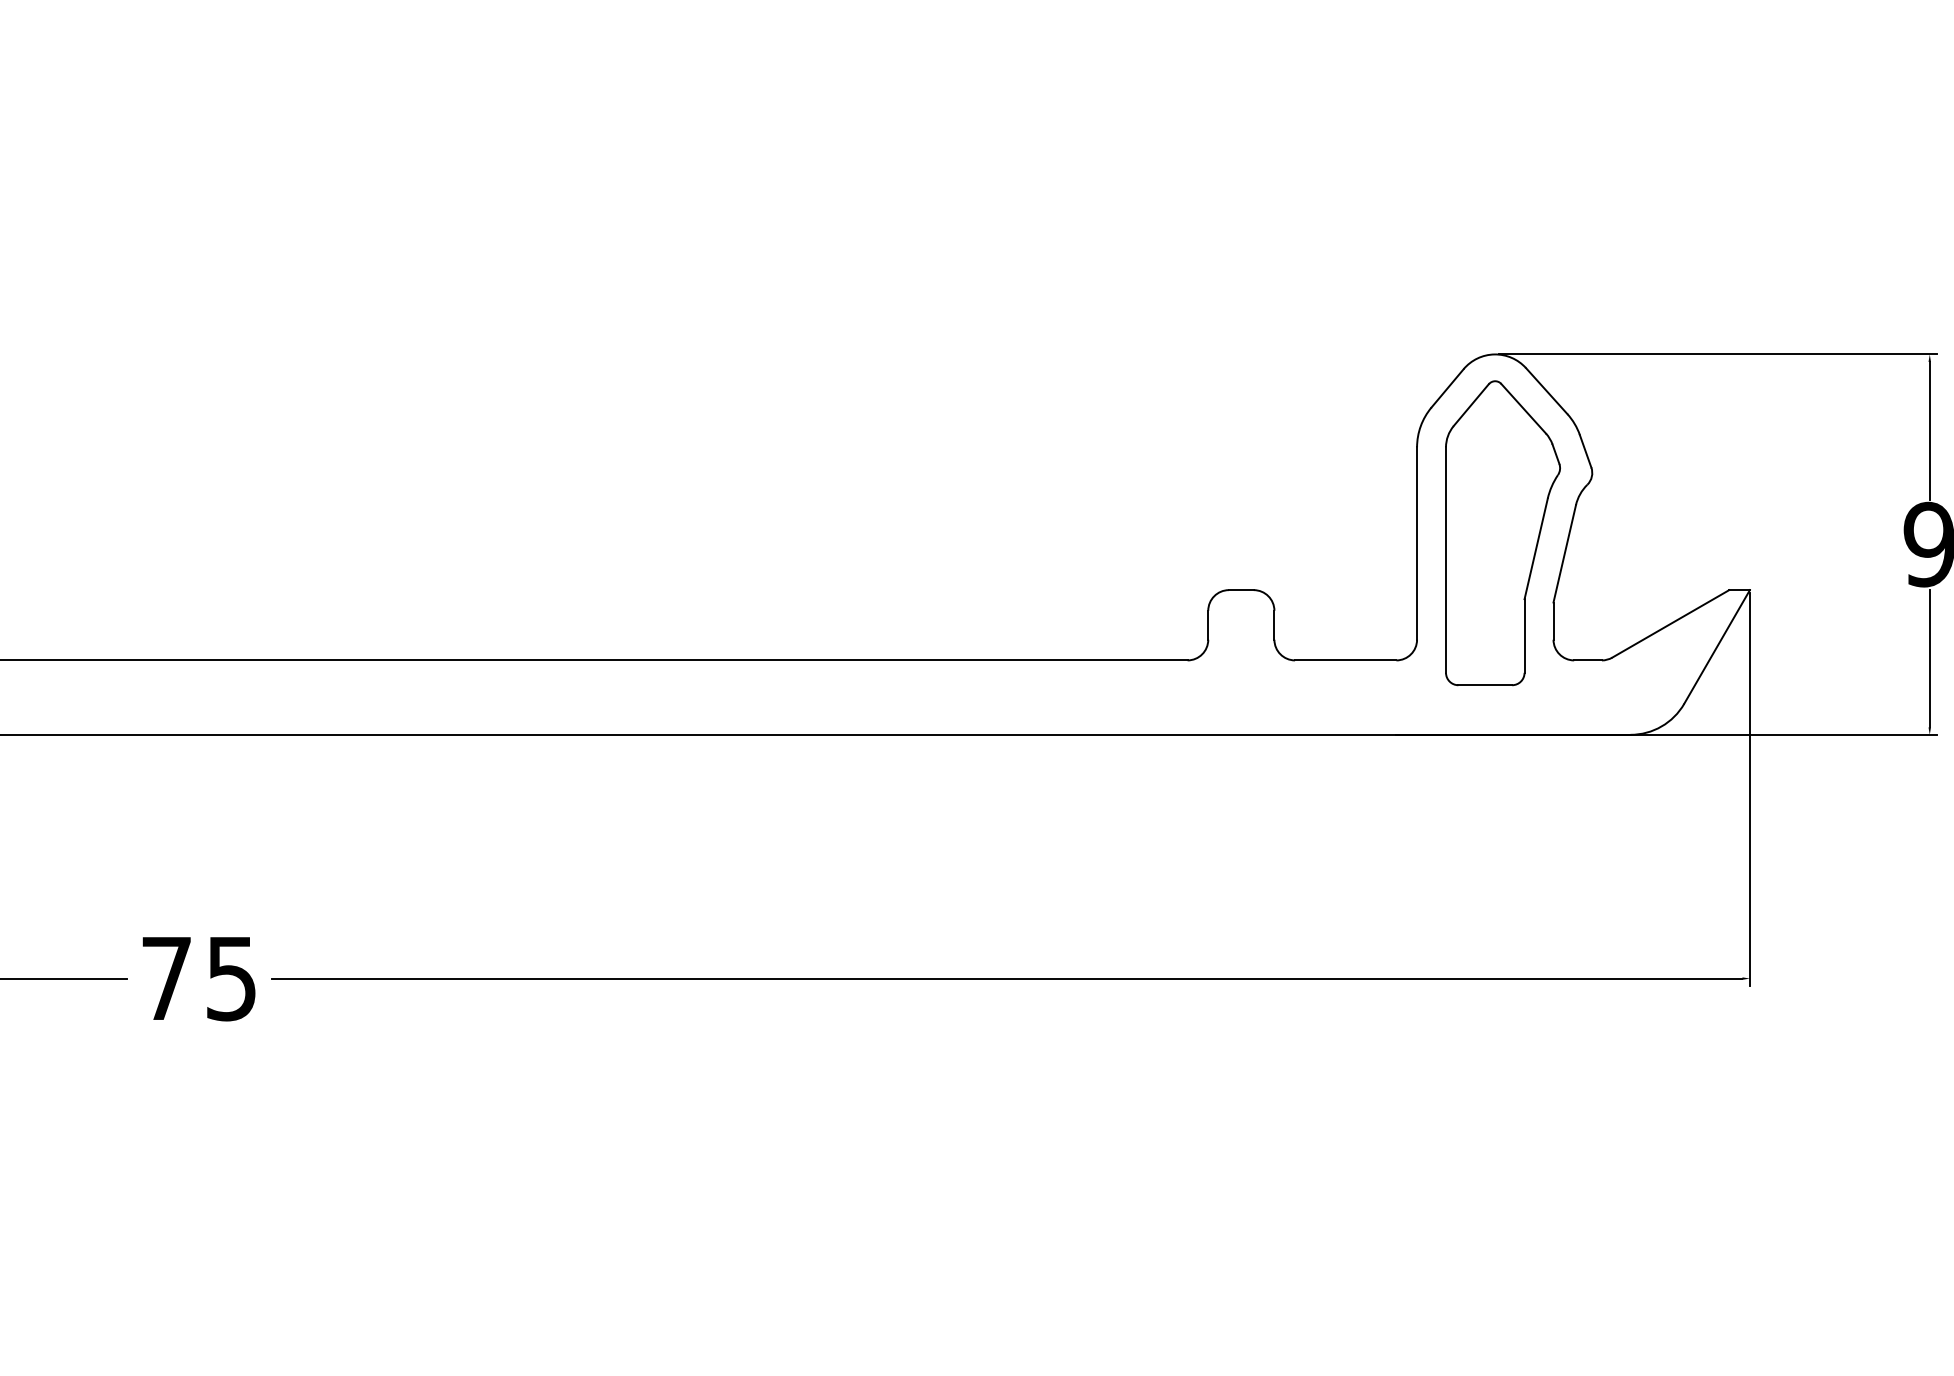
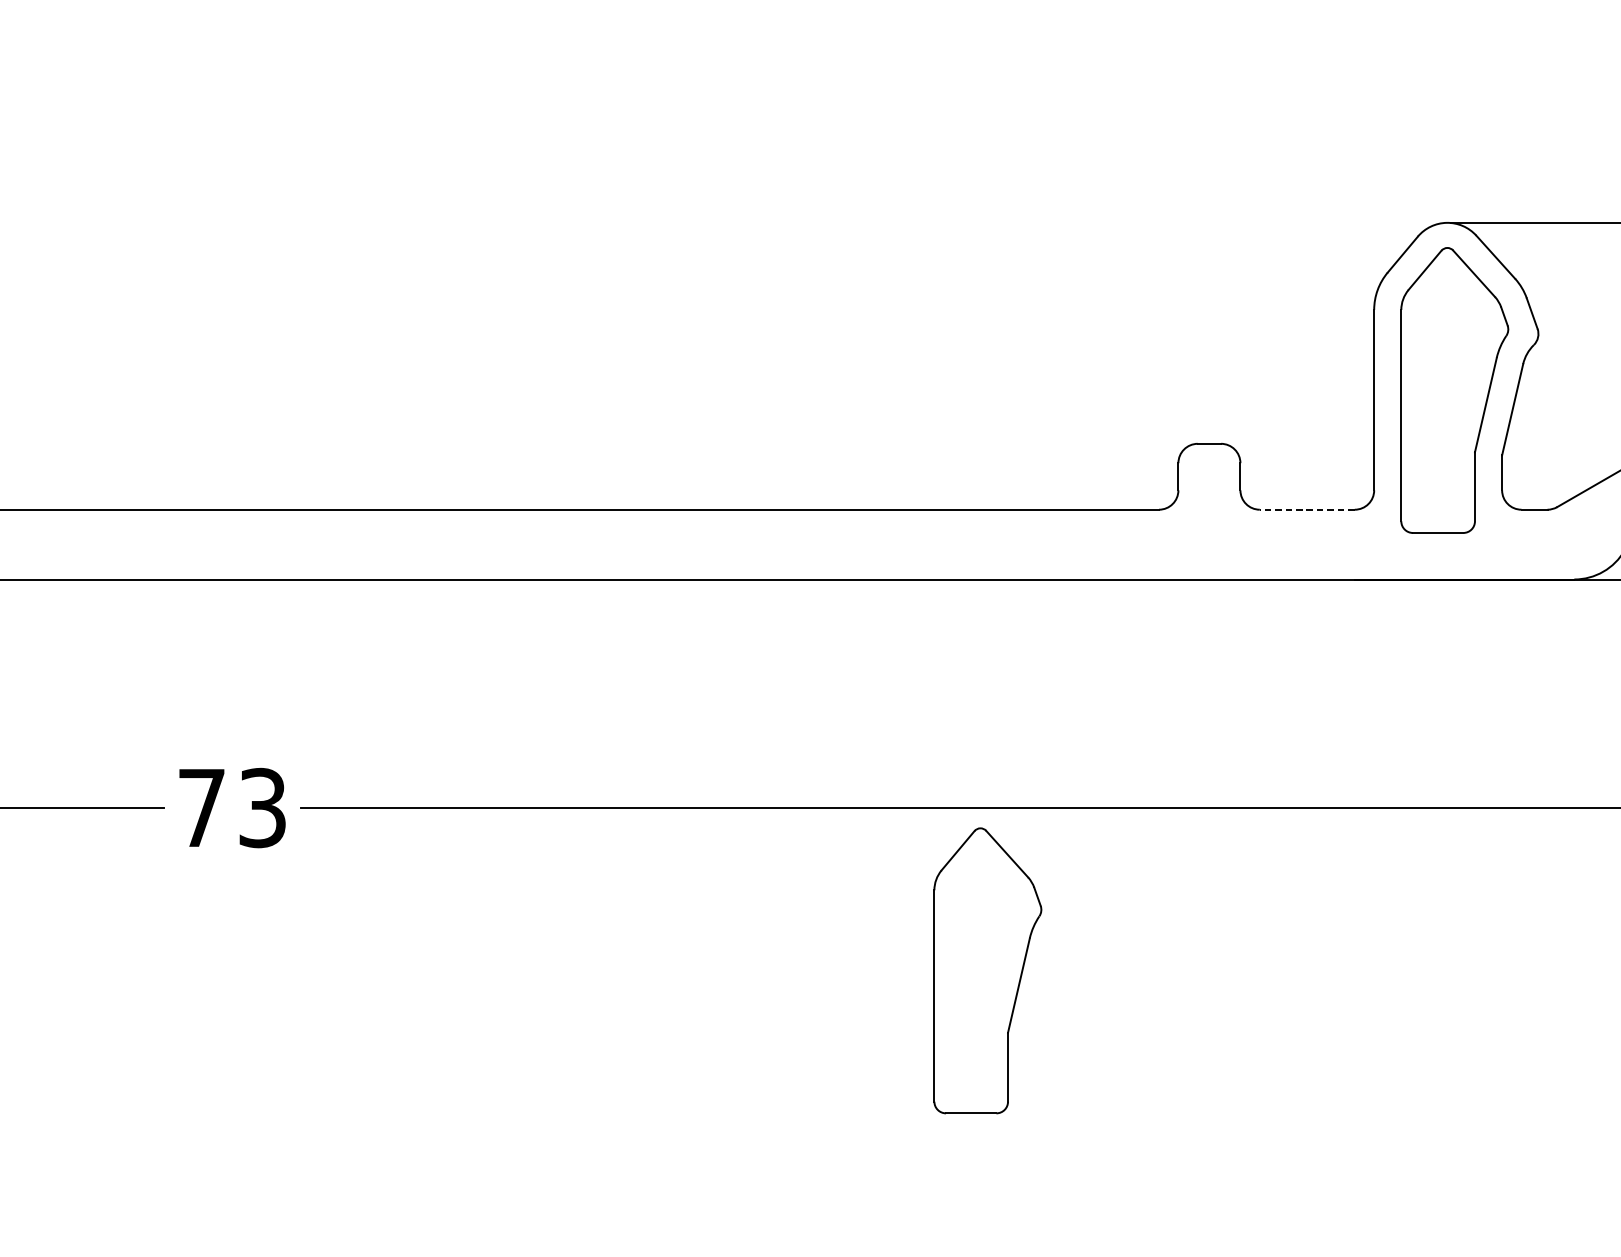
line: (1345, 660) -> (1307, 509), solid -> dashed
text: (231, 977) -> (262, 807), 75 -> 73
part: (1004, 1152) -> (987, 971), added

